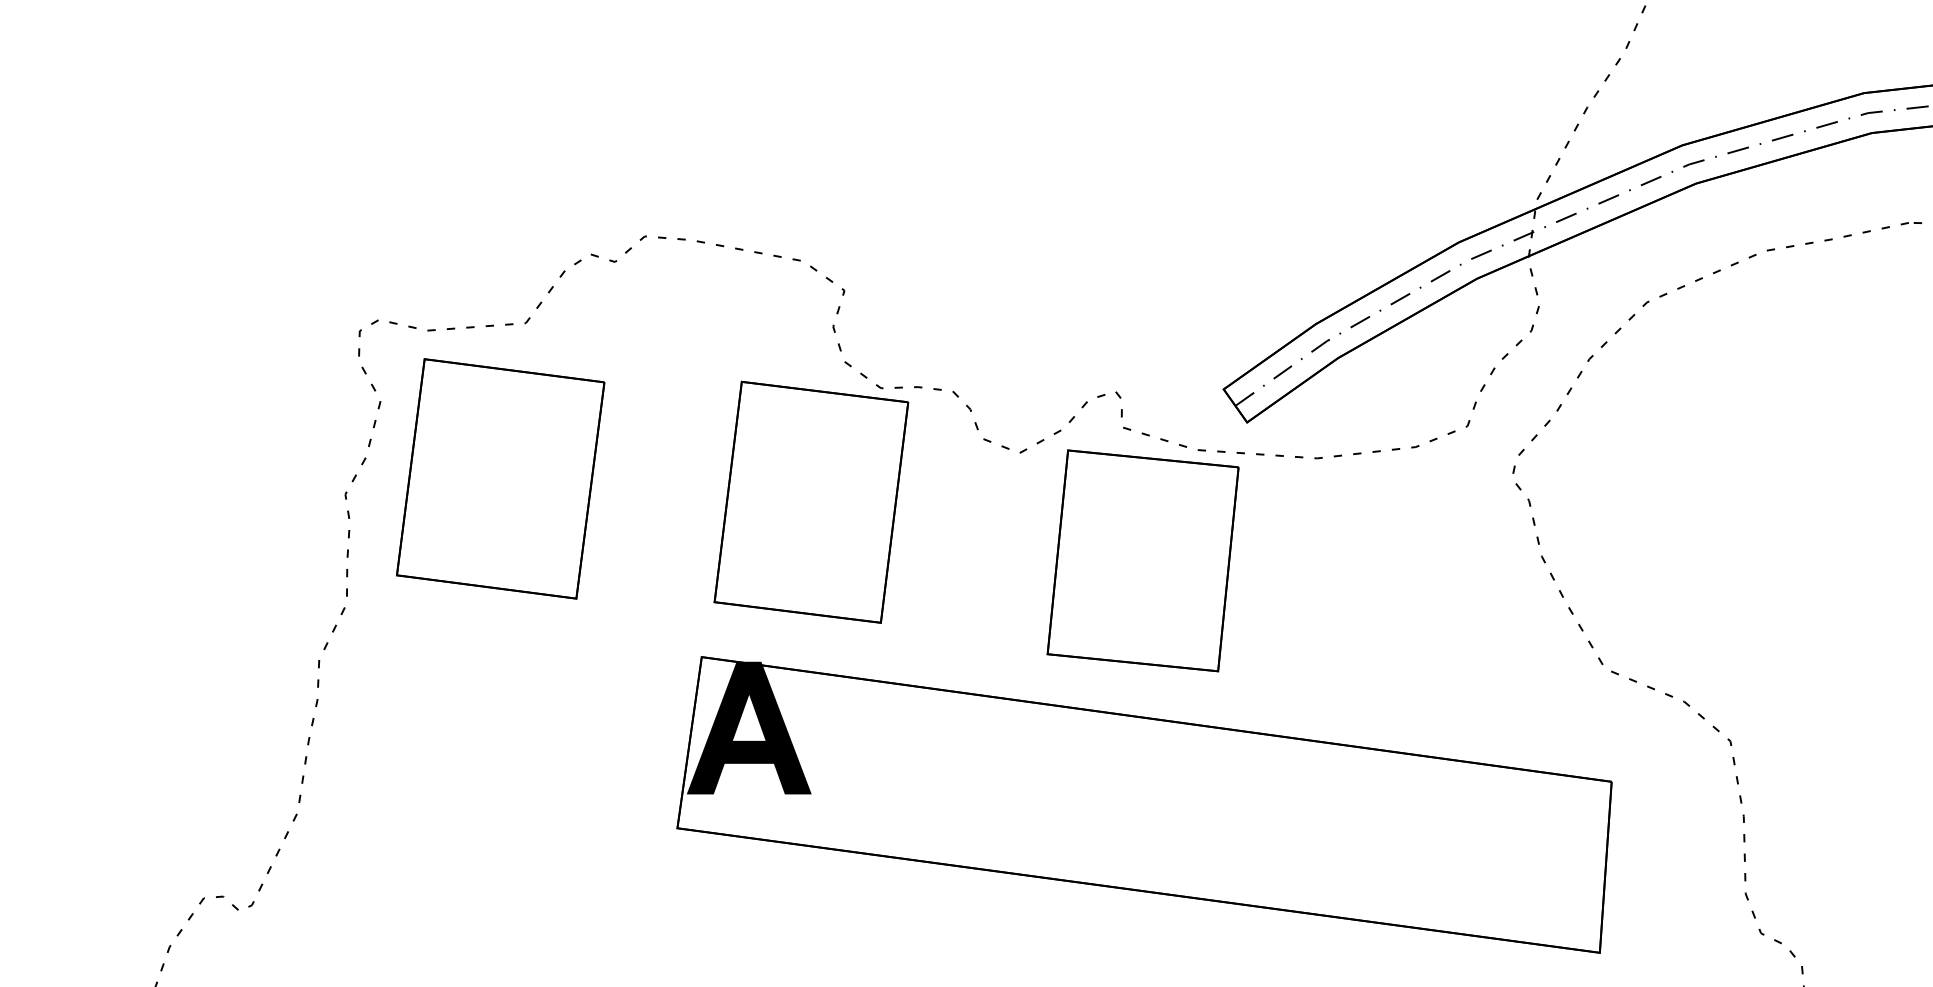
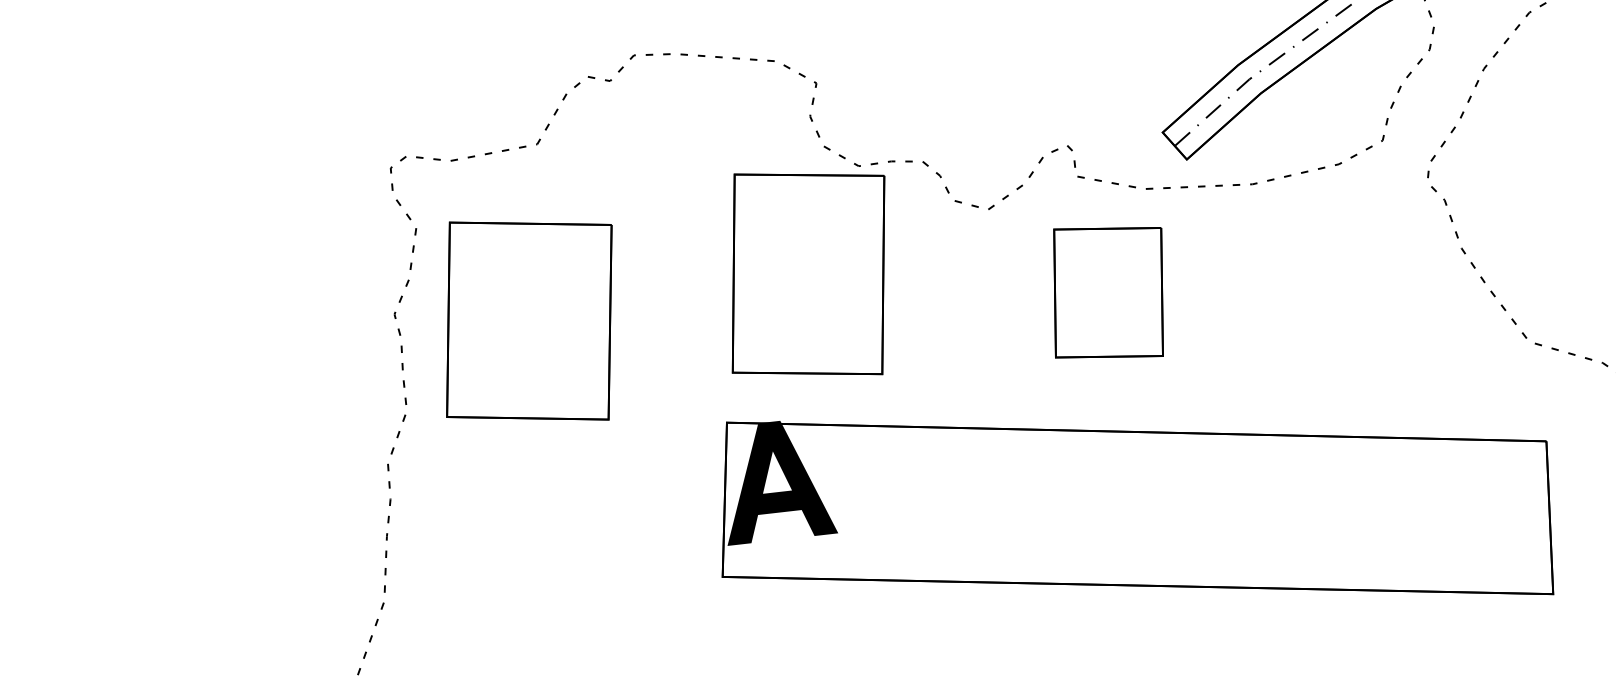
part: (500, 478) -> (529, 320), moved
part: (1142, 560) -> (1108, 292), size x0.7

